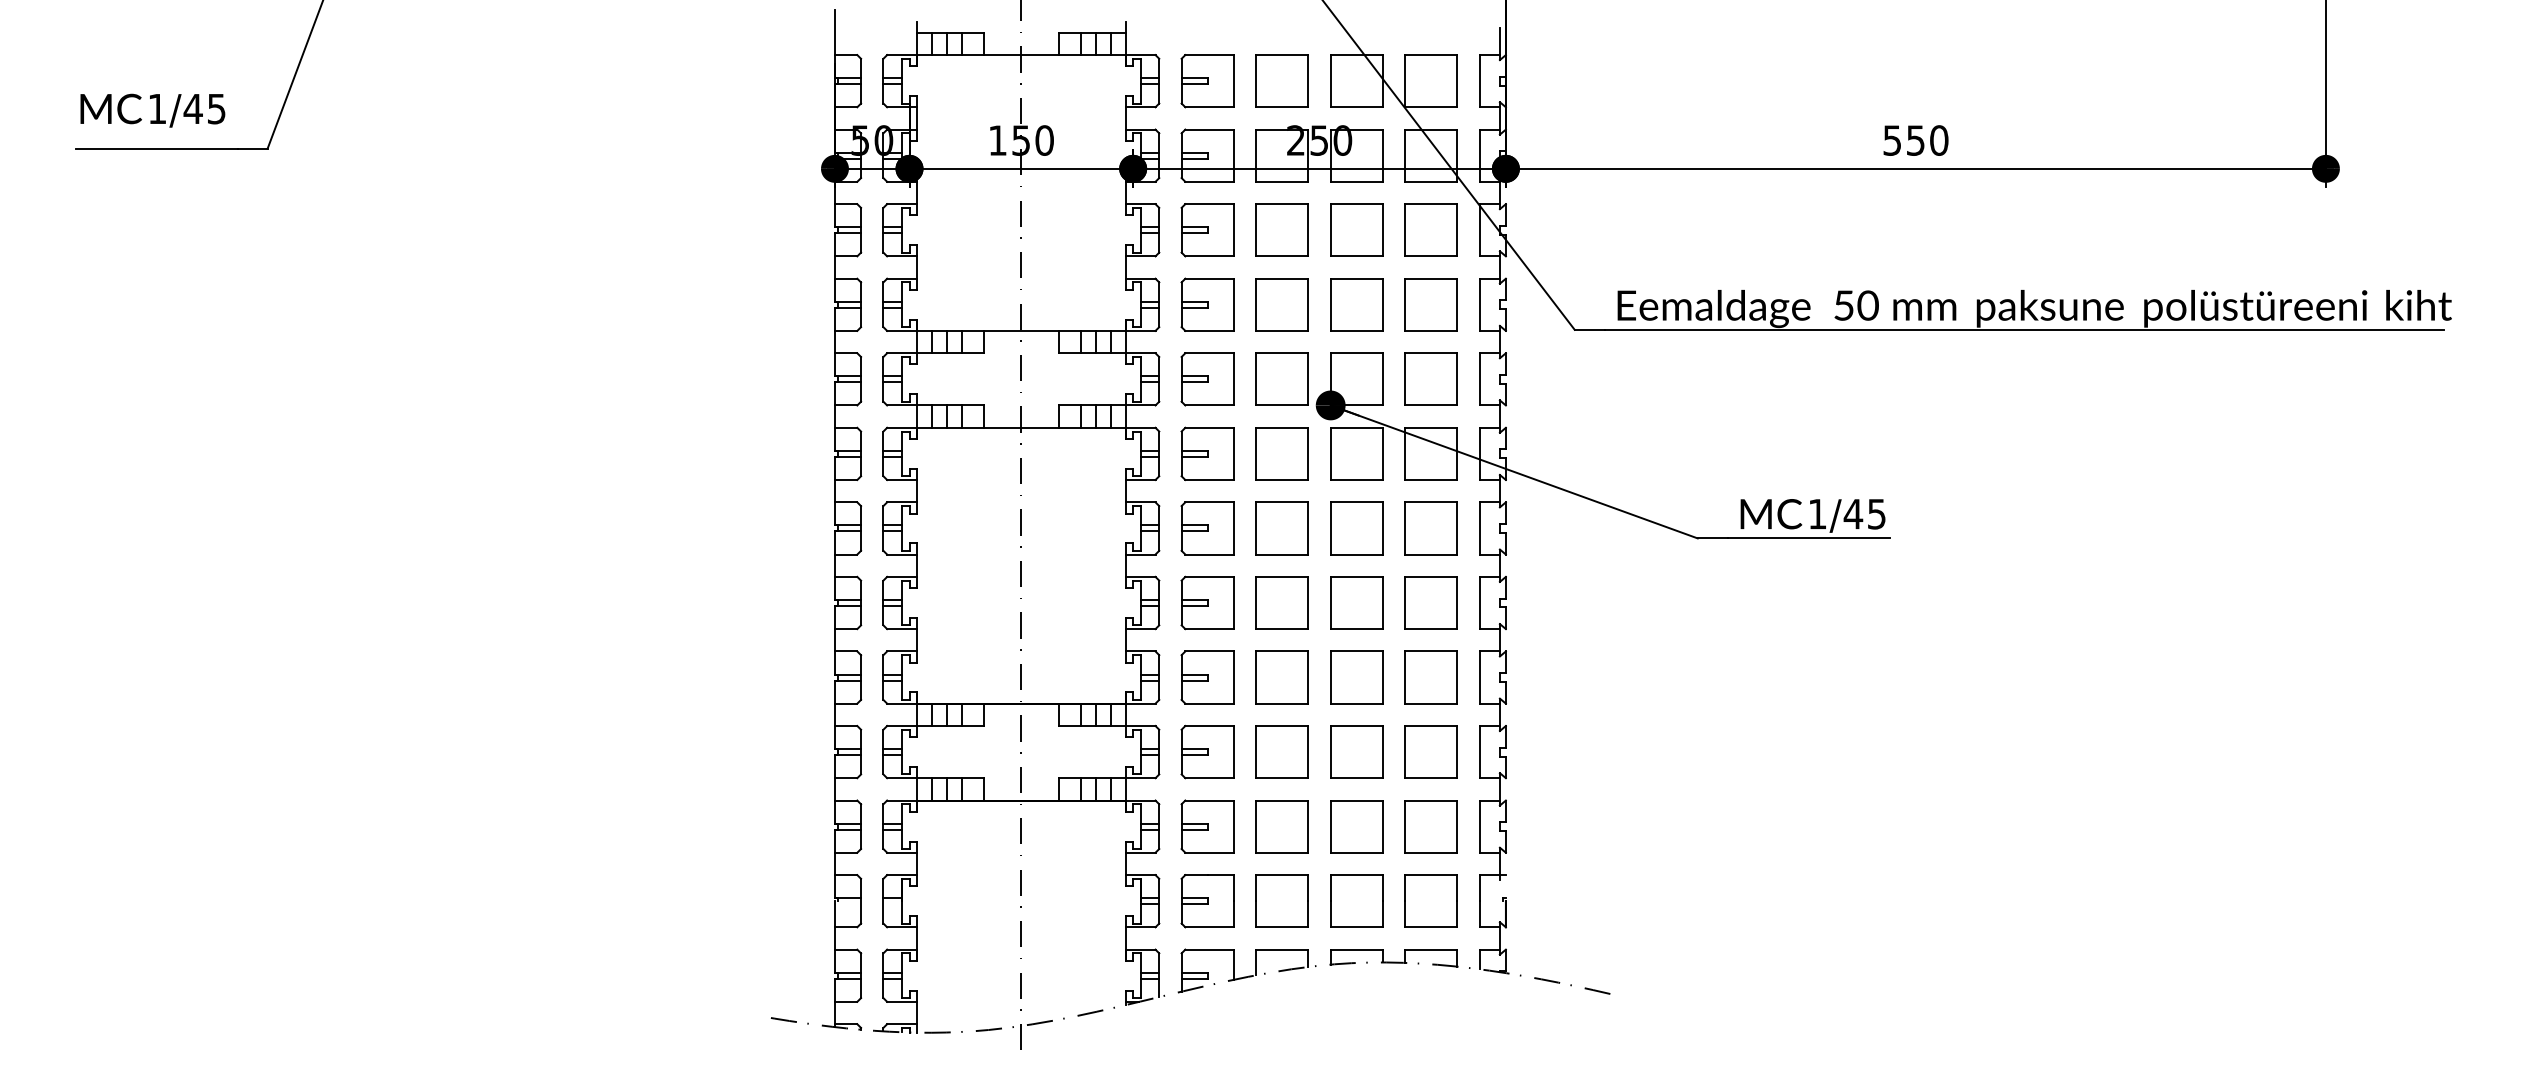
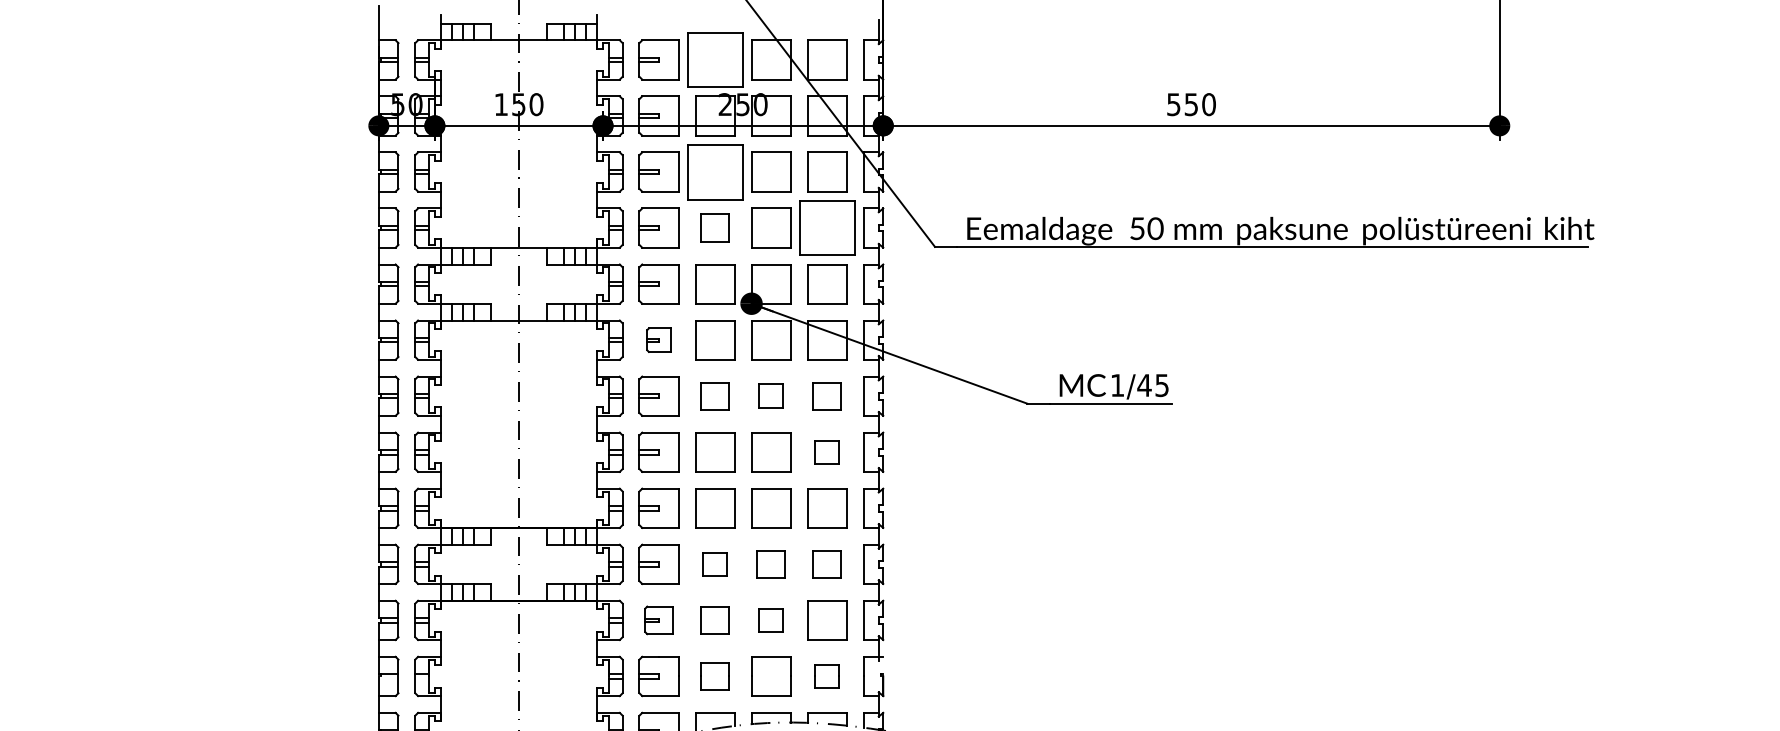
part: (1281, 80) -> (714, 59), size x1.4
part: (1281, 229) -> (714, 171), size x1.4
part: (1281, 304) -> (714, 227), size x0.7
part: (1430, 304) -> (826, 227), size x1.4
part: (1207, 453) -> (658, 339), size x0.6
part: (1281, 528) -> (714, 396), size x0.7
part: (1356, 528) -> (770, 396), size x0.6
part: (1430, 528) -> (826, 396), size x0.7
part: (1430, 602) -> (826, 451), size x0.6
part: (1281, 751) -> (714, 563), size x0.6
part: (1356, 751) -> (770, 563), size x0.7
part: (1430, 751) -> (826, 563), size x0.7
part: (1207, 826) -> (658, 620), size x0.7
part: (1281, 826) -> (714, 620), size x0.7
part: (1356, 826) -> (770, 620), size x0.6
part: (1281, 900) -> (714, 675), size x0.7
part: (1430, 900) -> (826, 675), size x0.6

